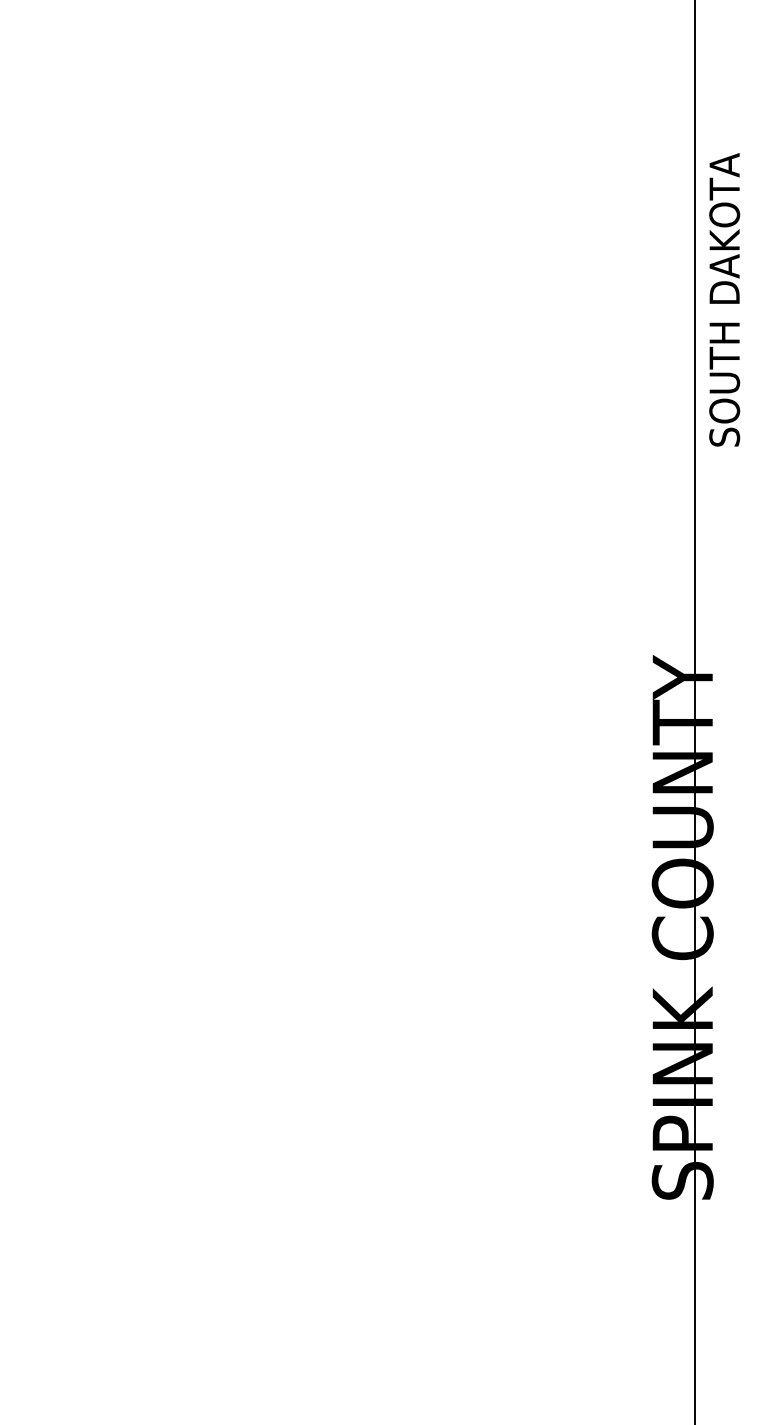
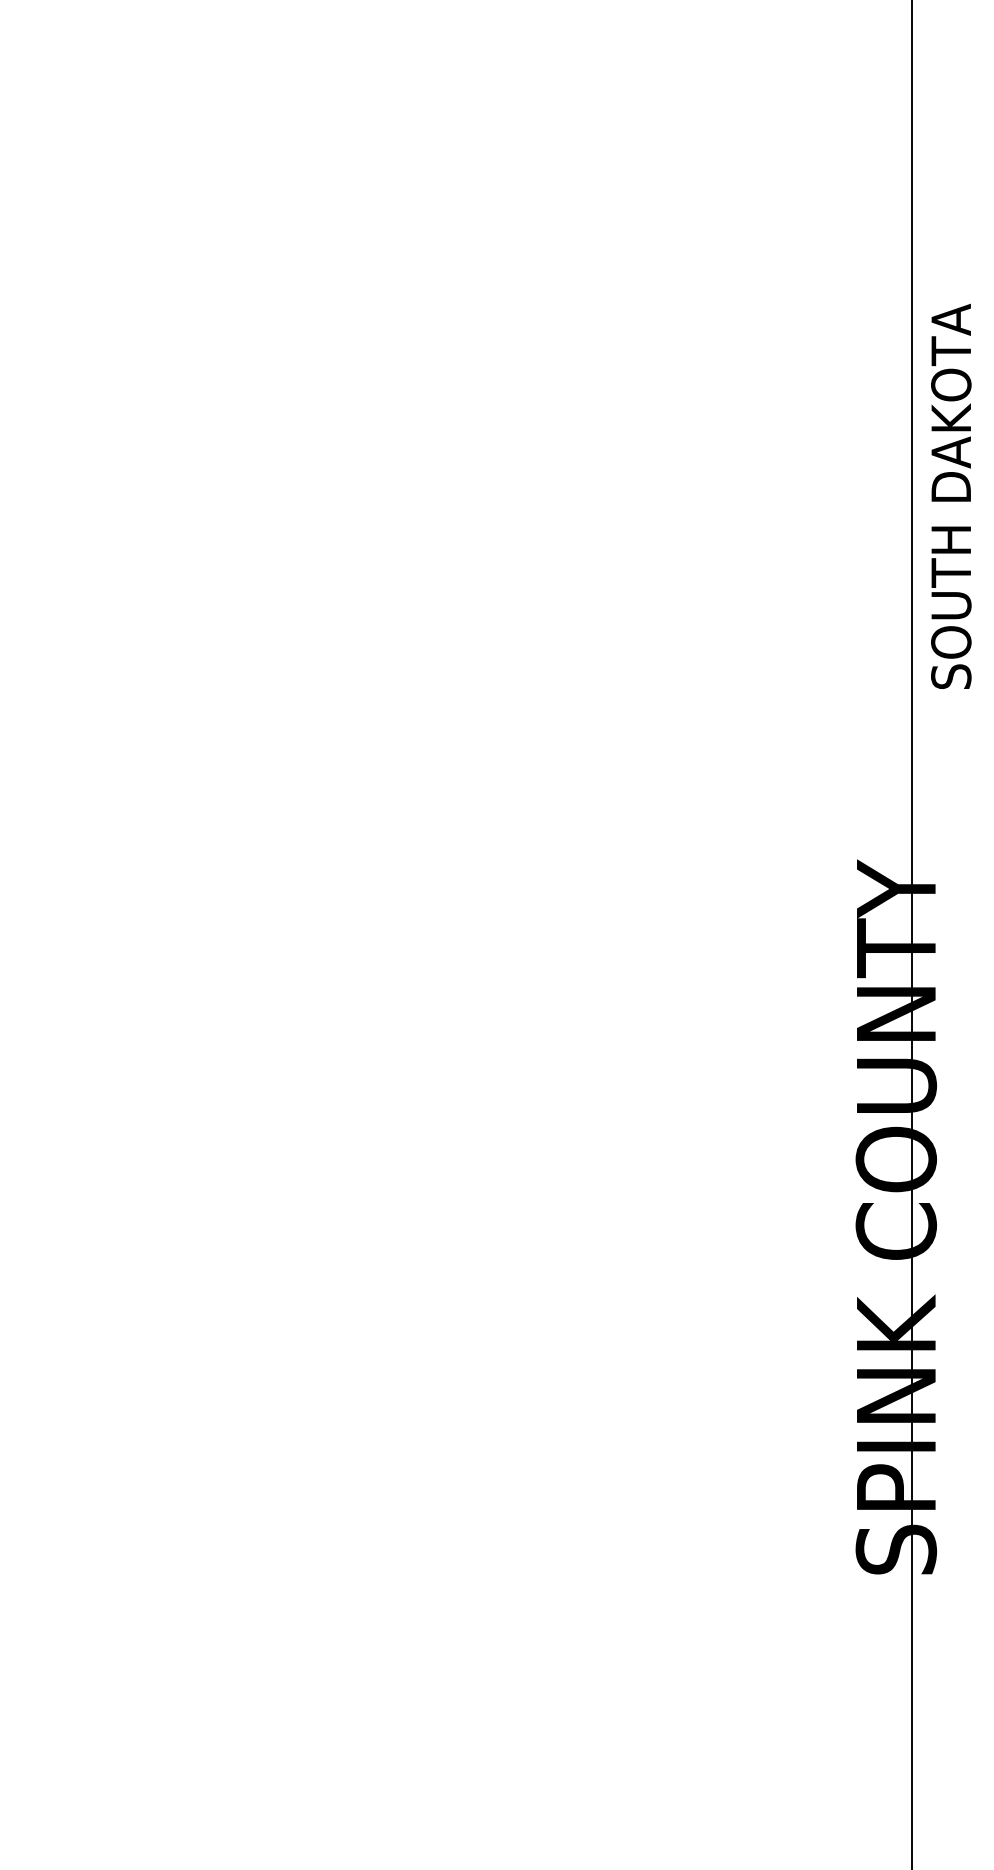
text: (724, 299) -> (951, 495), moved

